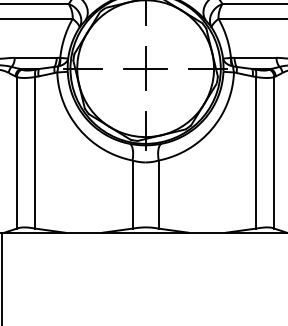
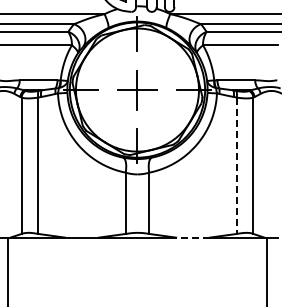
line: (255, 153) -> (236, 166), solid -> dashed
line: (206, 232) -> (192, 237), solid -> dashed

